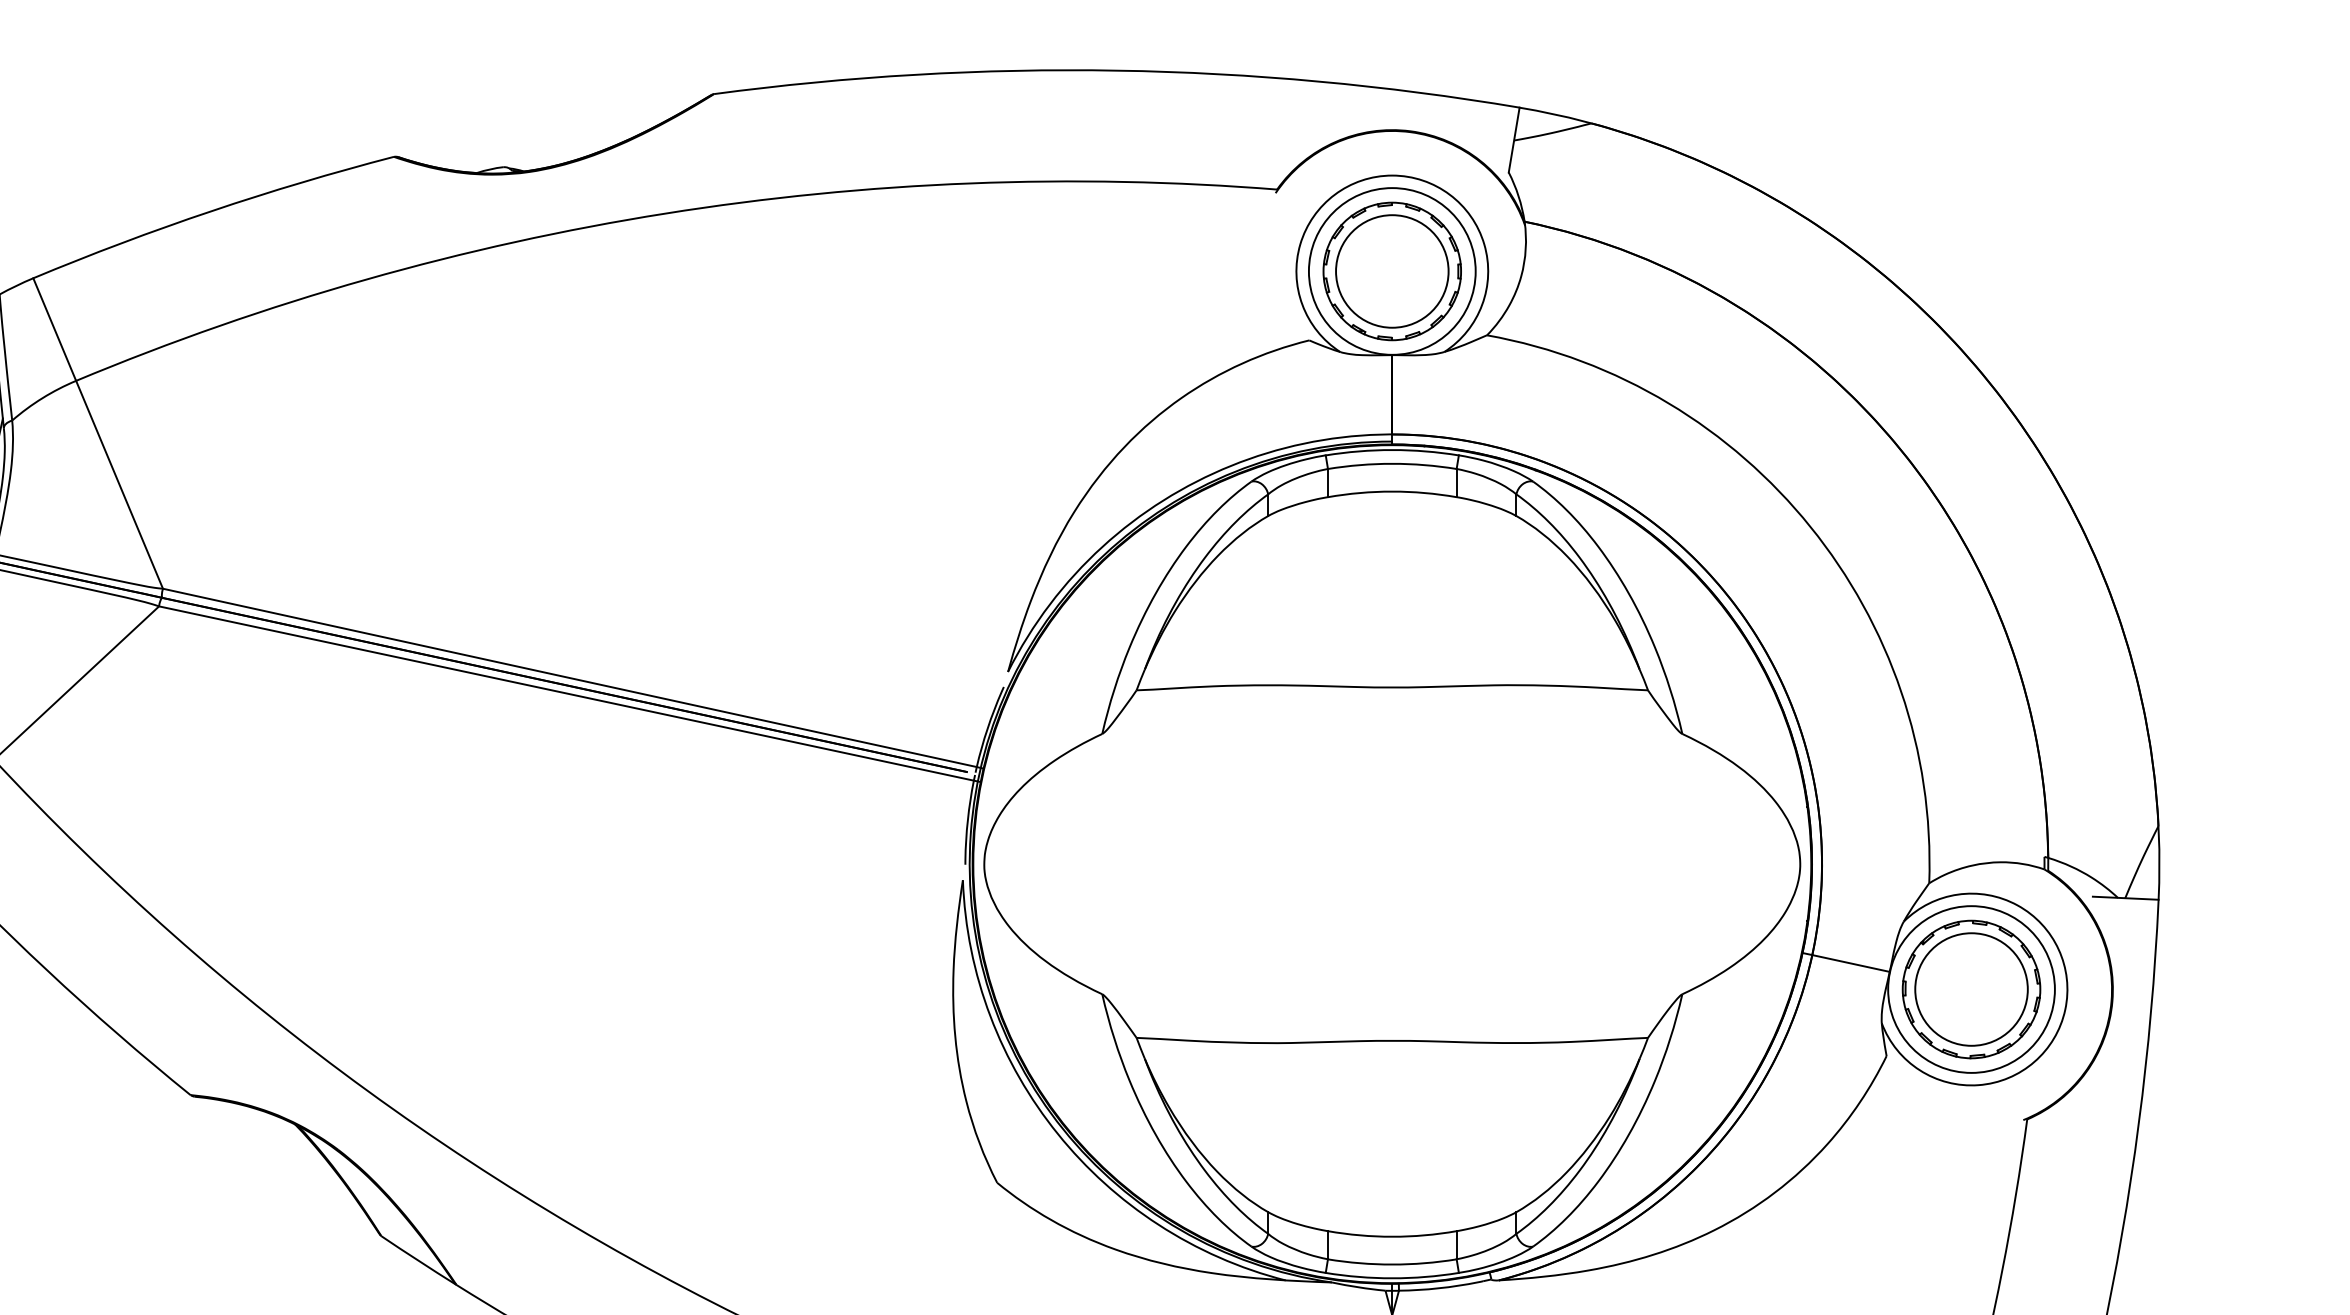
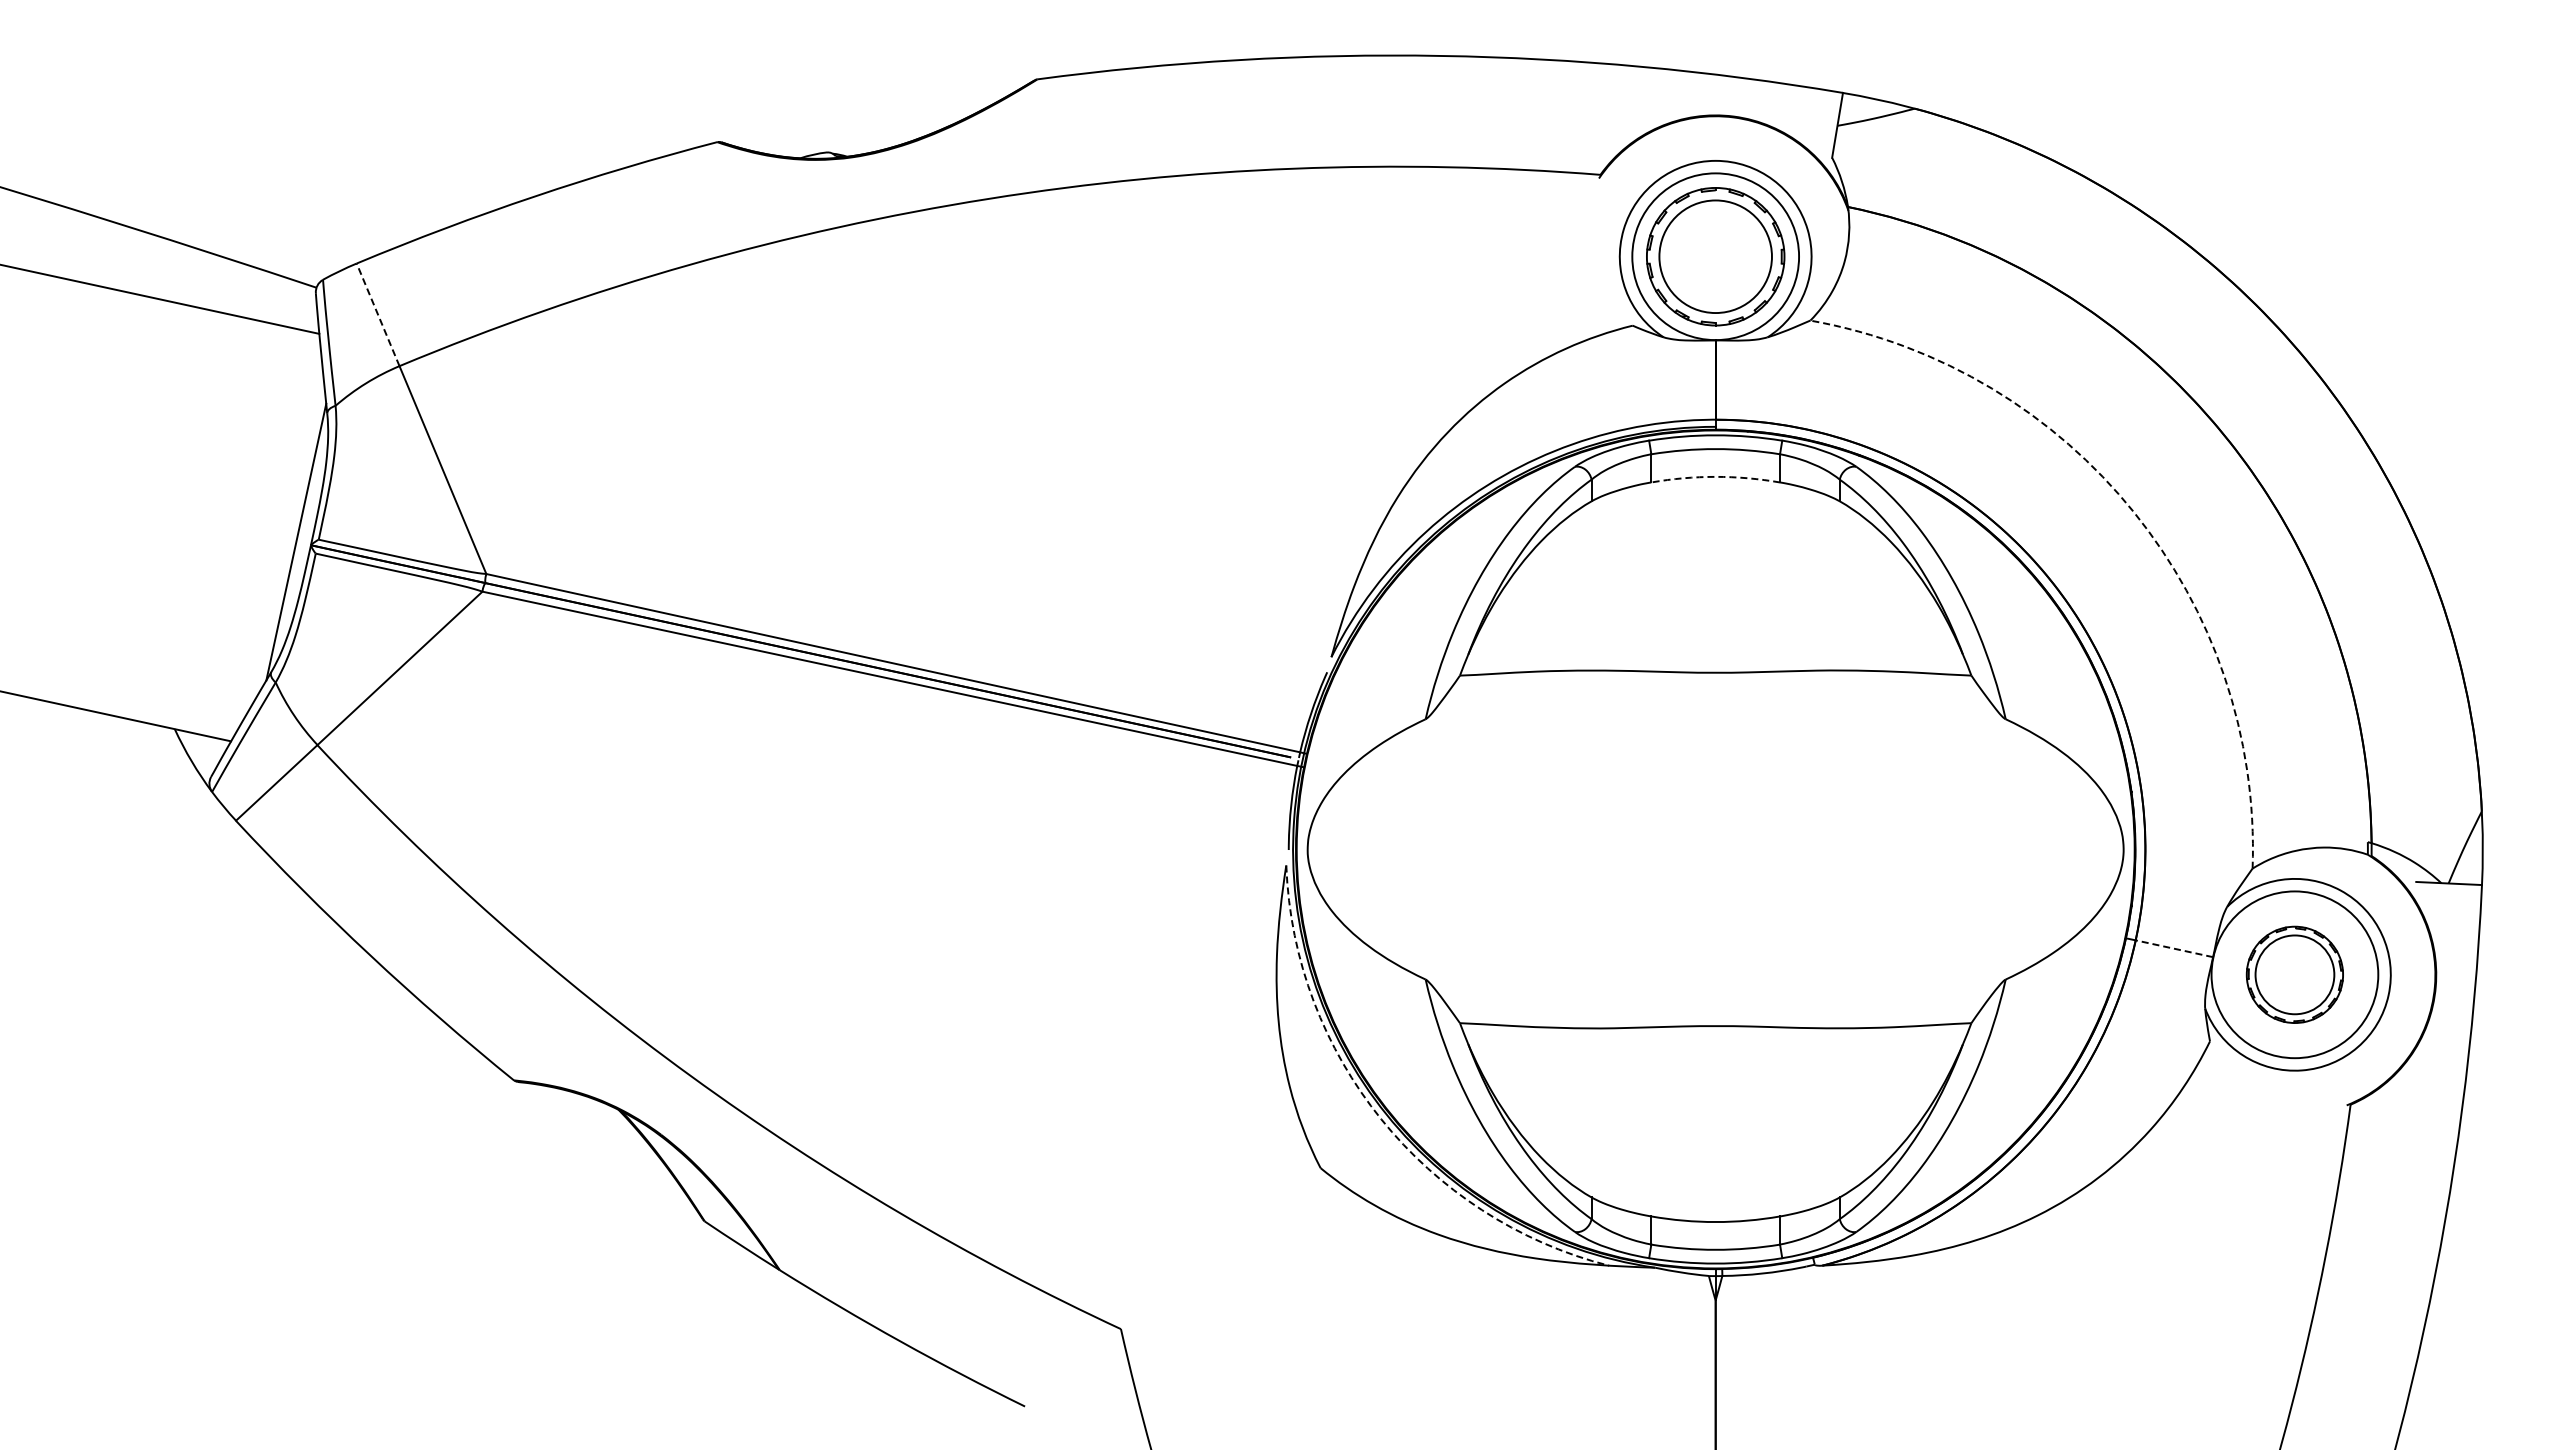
line: (55, 329) -> (378, 314), solid -> dashed
arc: (1392, 491) -> (1715, 476), solid -> dashed
arc: (1810, 527) -> (2133, 512), solid -> dashed
line: (1851, 963) -> (2174, 948), solid -> dashed
part: (1971, 989) -> (2294, 974), size x0.7
arc: (1058, 1134) -> (1381, 1119), solid -> dashed

